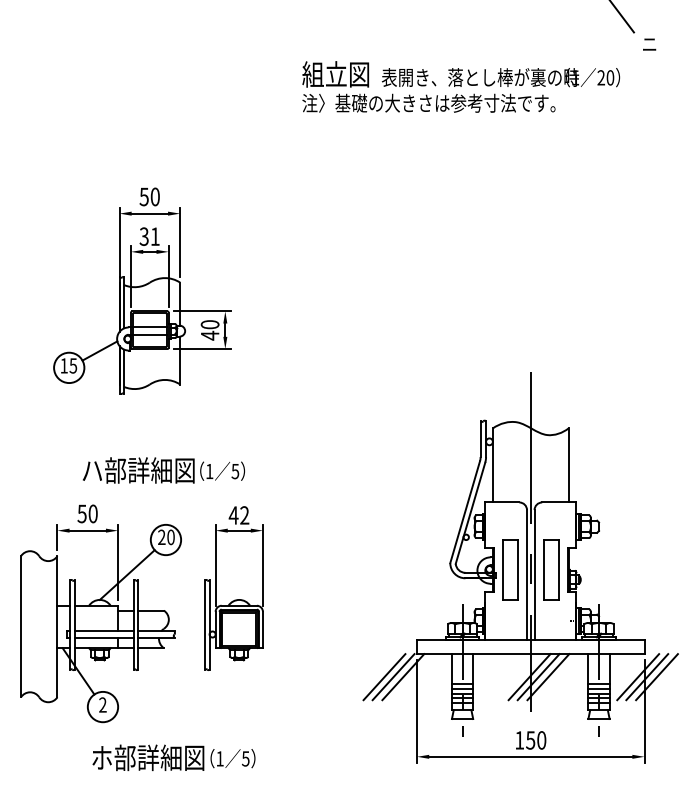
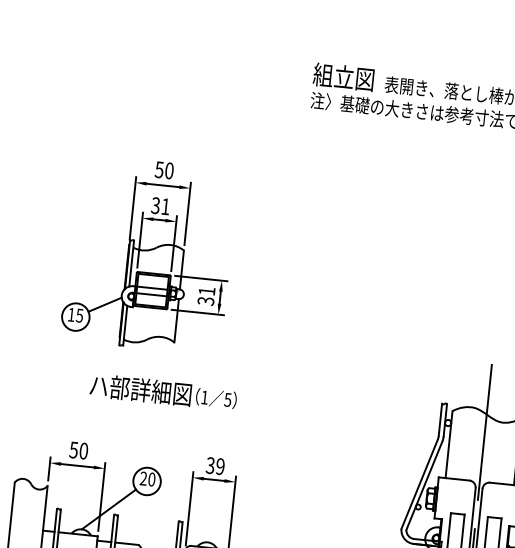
text: (209, 330) -> (205, 296), 40 -> 31
text: (163, 470) -> (163, 392), moved
text: (238, 515) -> (214, 466), 42 -> 39

